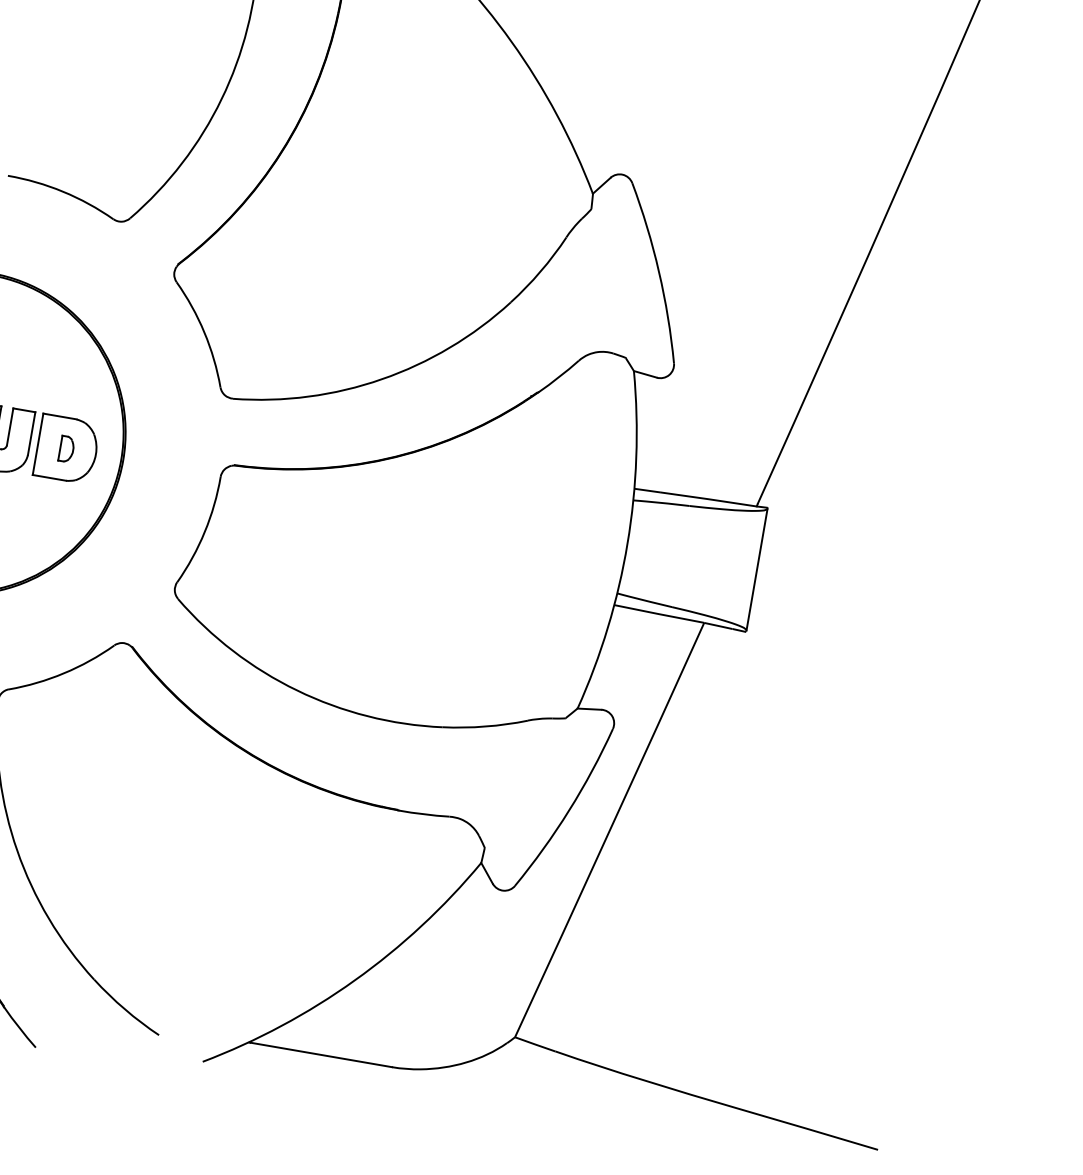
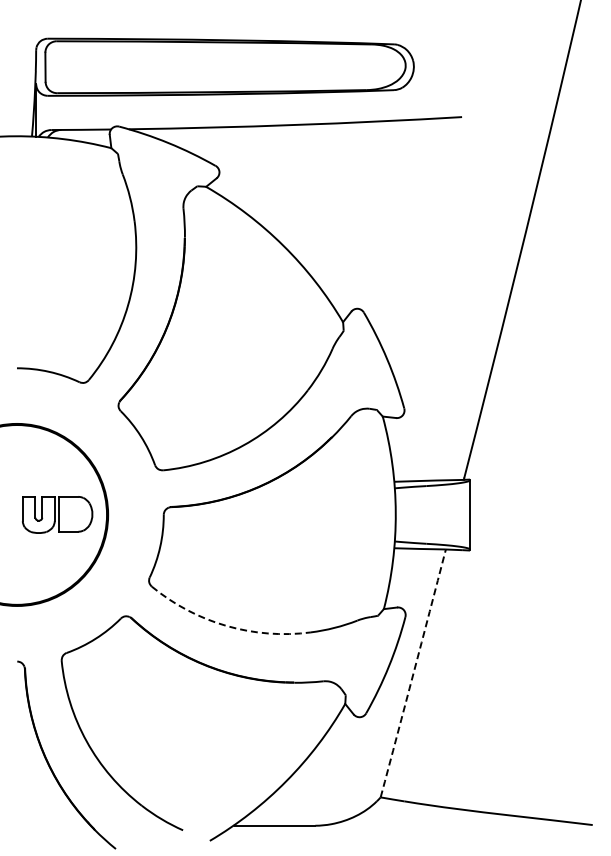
part: (66, 447) -> (75, 513), removed
arc: (297, 689) -> (226, 625), solid -> dashed
arc: (609, 830) -> (413, 673), solid -> dashed

